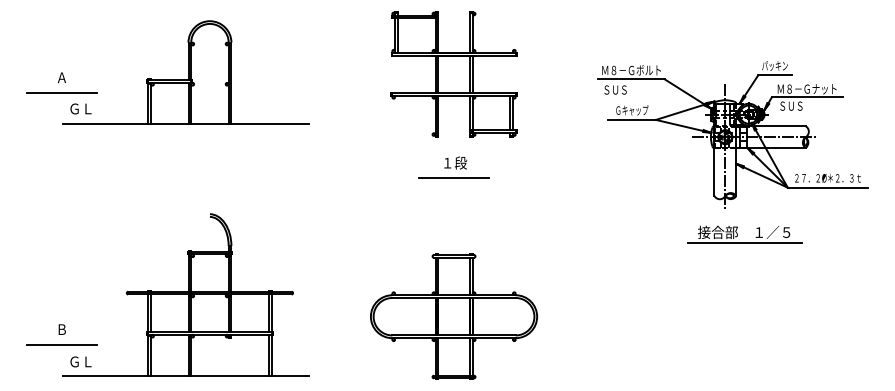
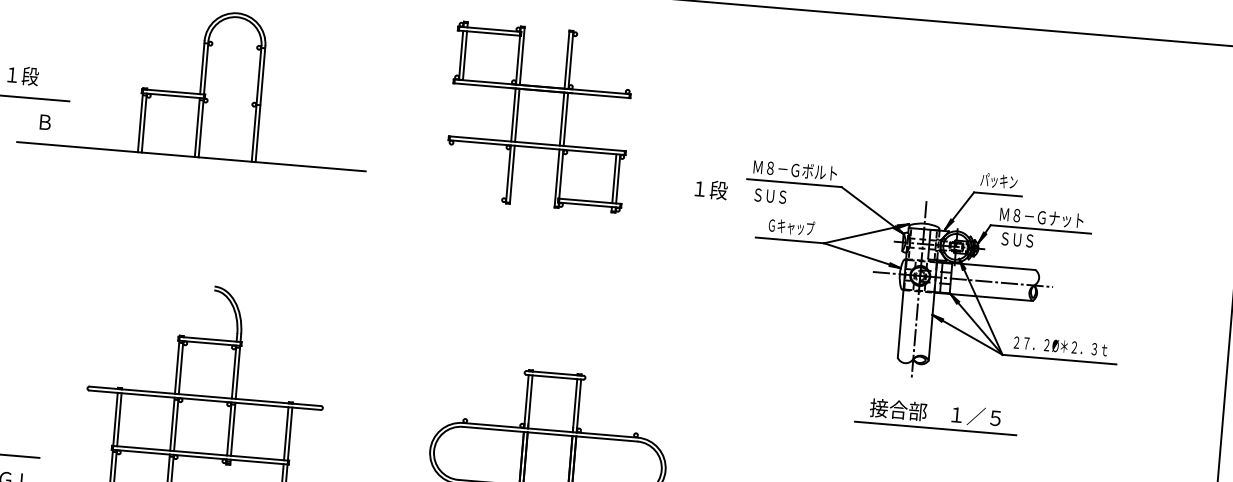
part: (453, 74) -> (538, 117), moved
text: (63, 77) -> (23, 75), Ａ -> １段
text: (80, 108) -> (43, 121), ＧＬ -> Ｂ
part: (732, 152) -> (928, 298), moved
text: (455, 162) -> (711, 188), moved
line: (454, 178) -> (564, 265), removed

